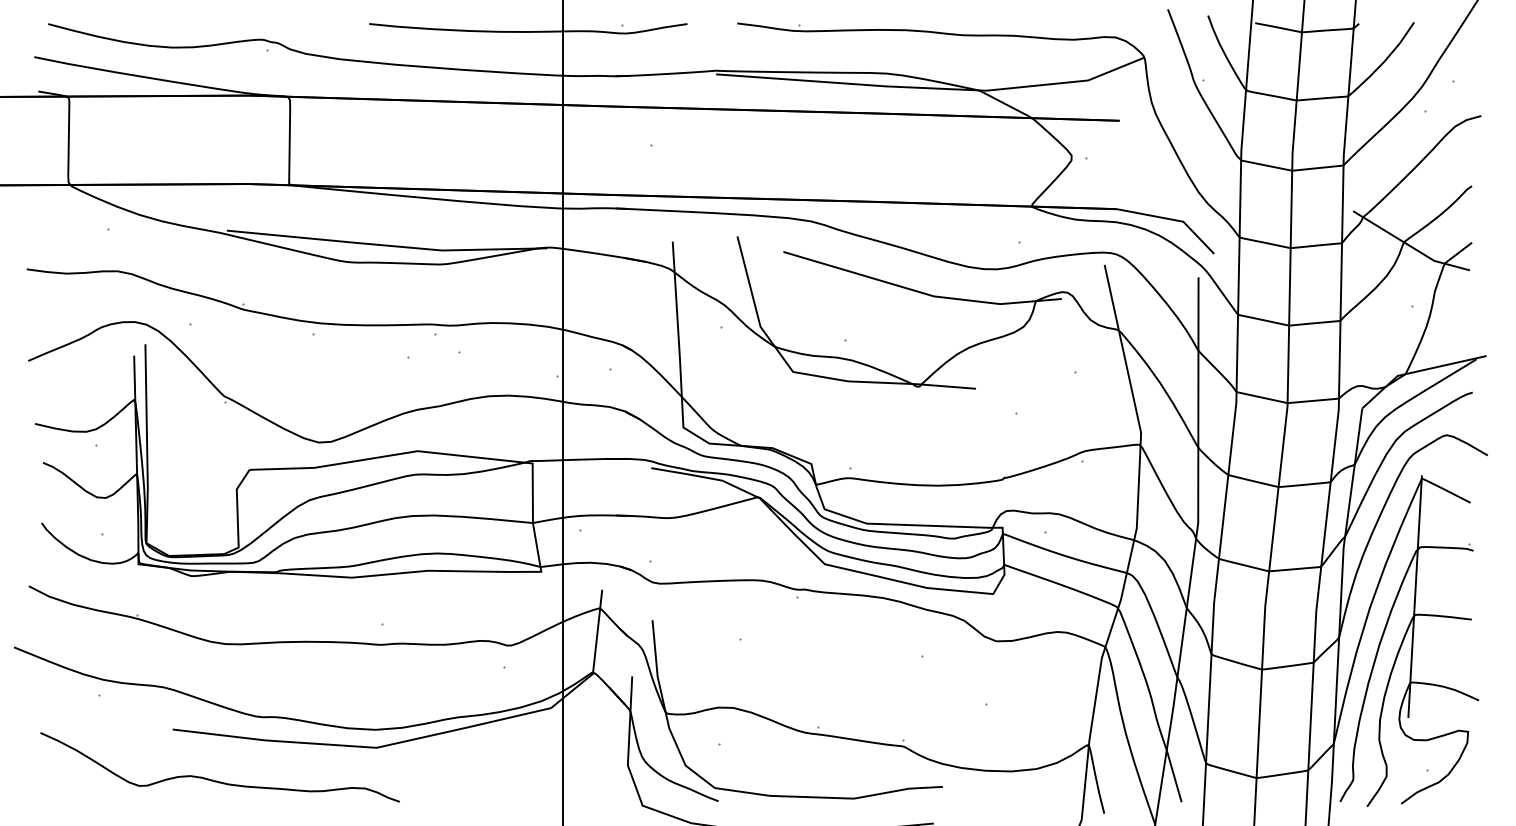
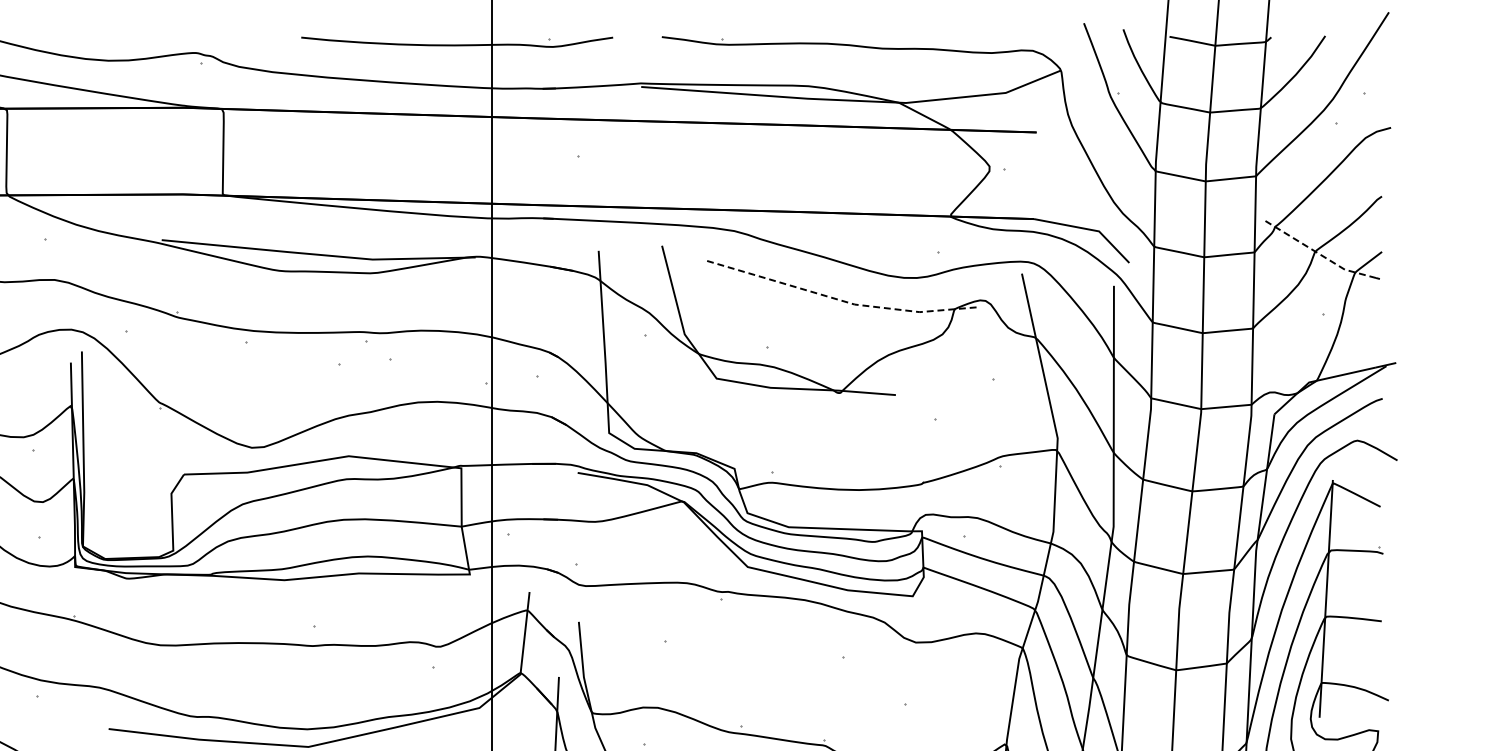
line: (1408, 244) -> (1319, 253), solid -> dashed
line: (921, 292) -> (842, 300), solid -> dashed

